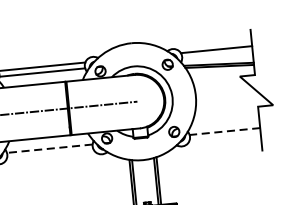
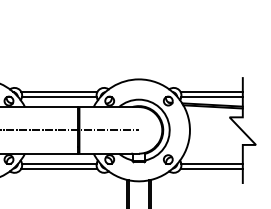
line: (216, 55) -> (211, 97), added
line: (225, 131) -> (212, 163), dashed -> solid
line: (224, 137) -> (211, 168), added
line: (48, 148) -> (58, 163), dashed -> solid
line: (50, 154) -> (59, 168), added

